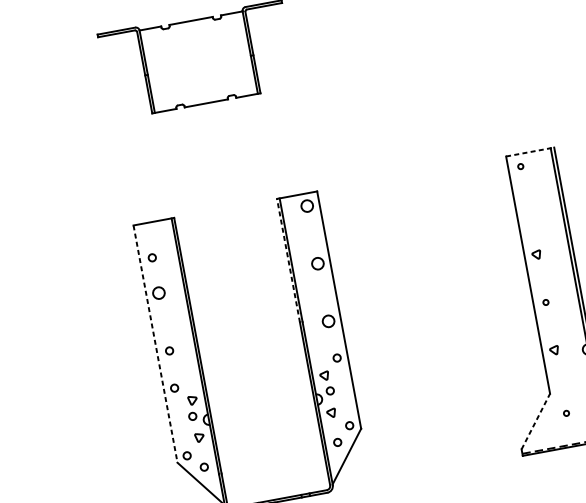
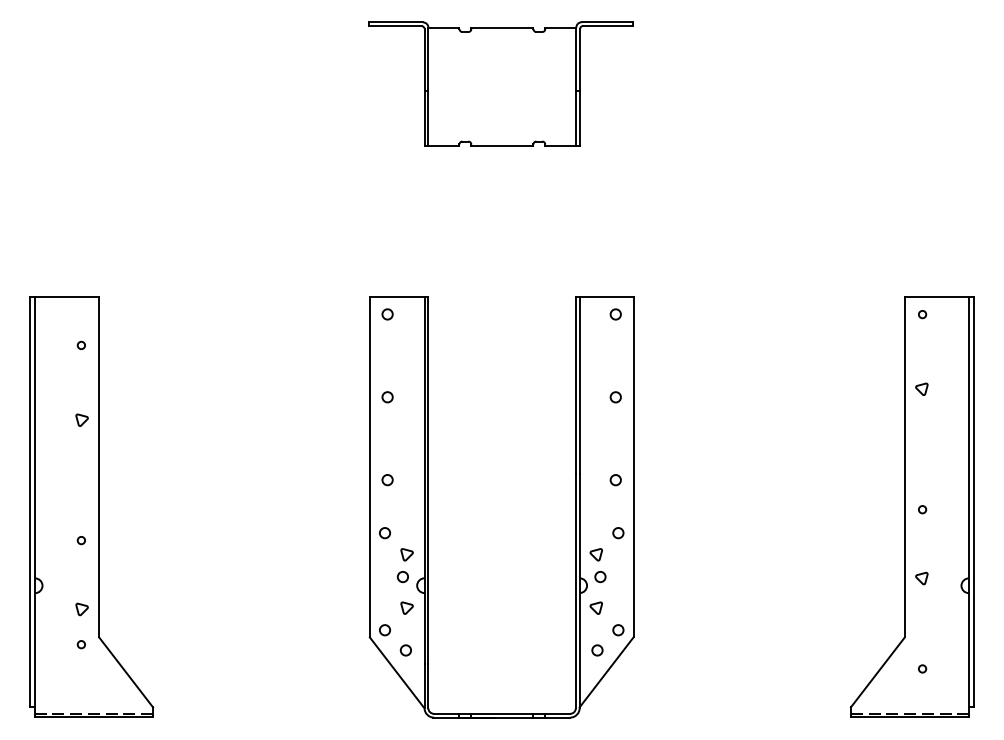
line: (530, 151) -> (939, 296), dashed -> solid
circle: (306, 206) -> (615, 314), size x0.62
part: (536, 254) -> (921, 388), moved
circle: (152, 257) -> (387, 314), moved
line: (288, 260) -> (575, 385), dashed -> solid
circle: (317, 263) -> (615, 397), size x0.62
circle: (158, 293) -> (387, 397), size x0.62
circle: (328, 321) -> (615, 480), size x0.62
line: (155, 344) -> (369, 467), dashed -> solid
line: (536, 421) -> (878, 672), dashed -> solid

